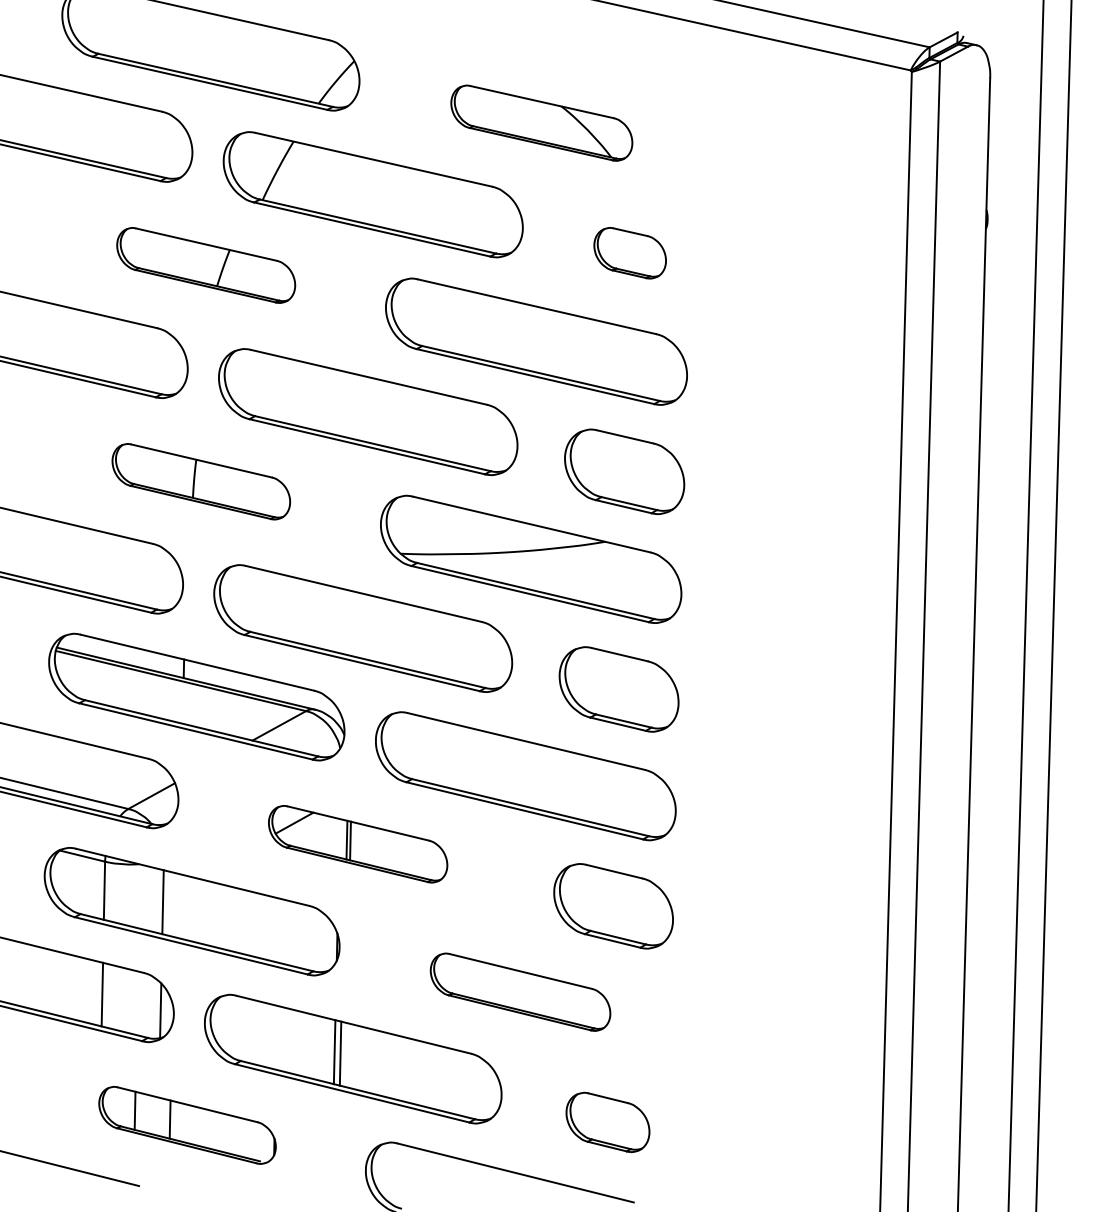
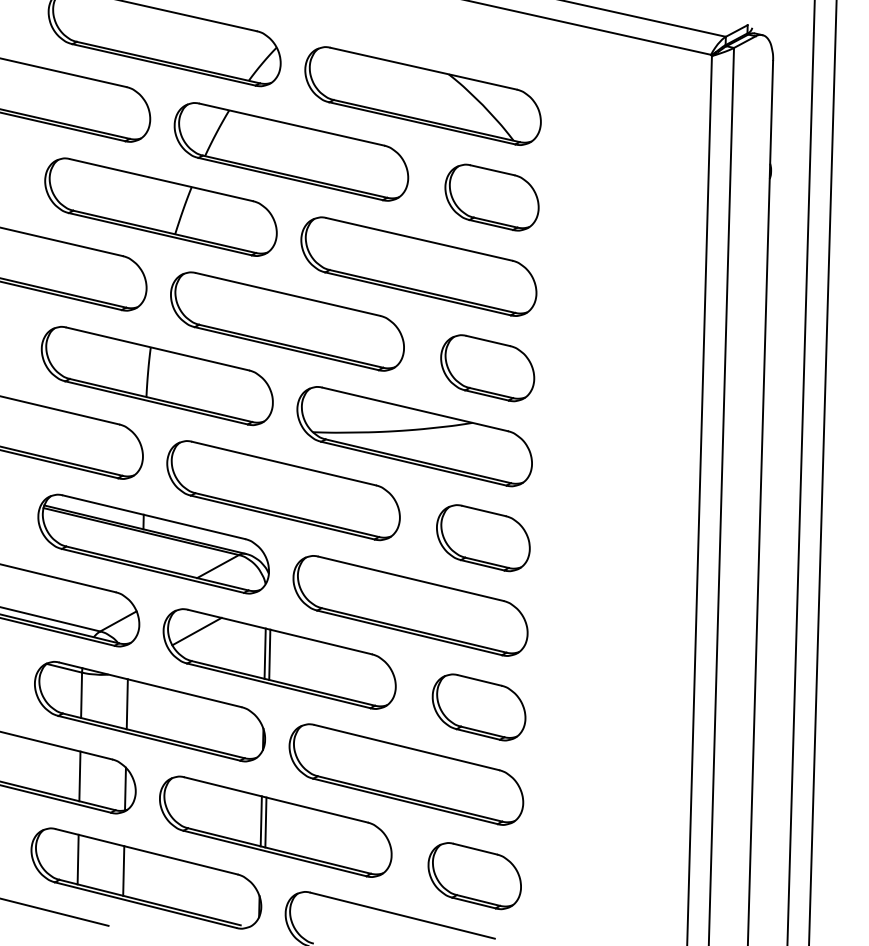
part: (541, 122) -> (422, 95), size x1.67
part: (629, 253) -> (491, 197), size x1.67
part: (205, 264) -> (160, 206), size x1.67
part: (200, 481) -> (156, 375), size x1.67
part: (357, 843) -> (279, 658), size x1.67
part: (520, 992) -> (406, 774), size x1.67
part: (607, 1122) -> (474, 876), size x1.43
part: (187, 1125) -> (146, 878), size x1.67

